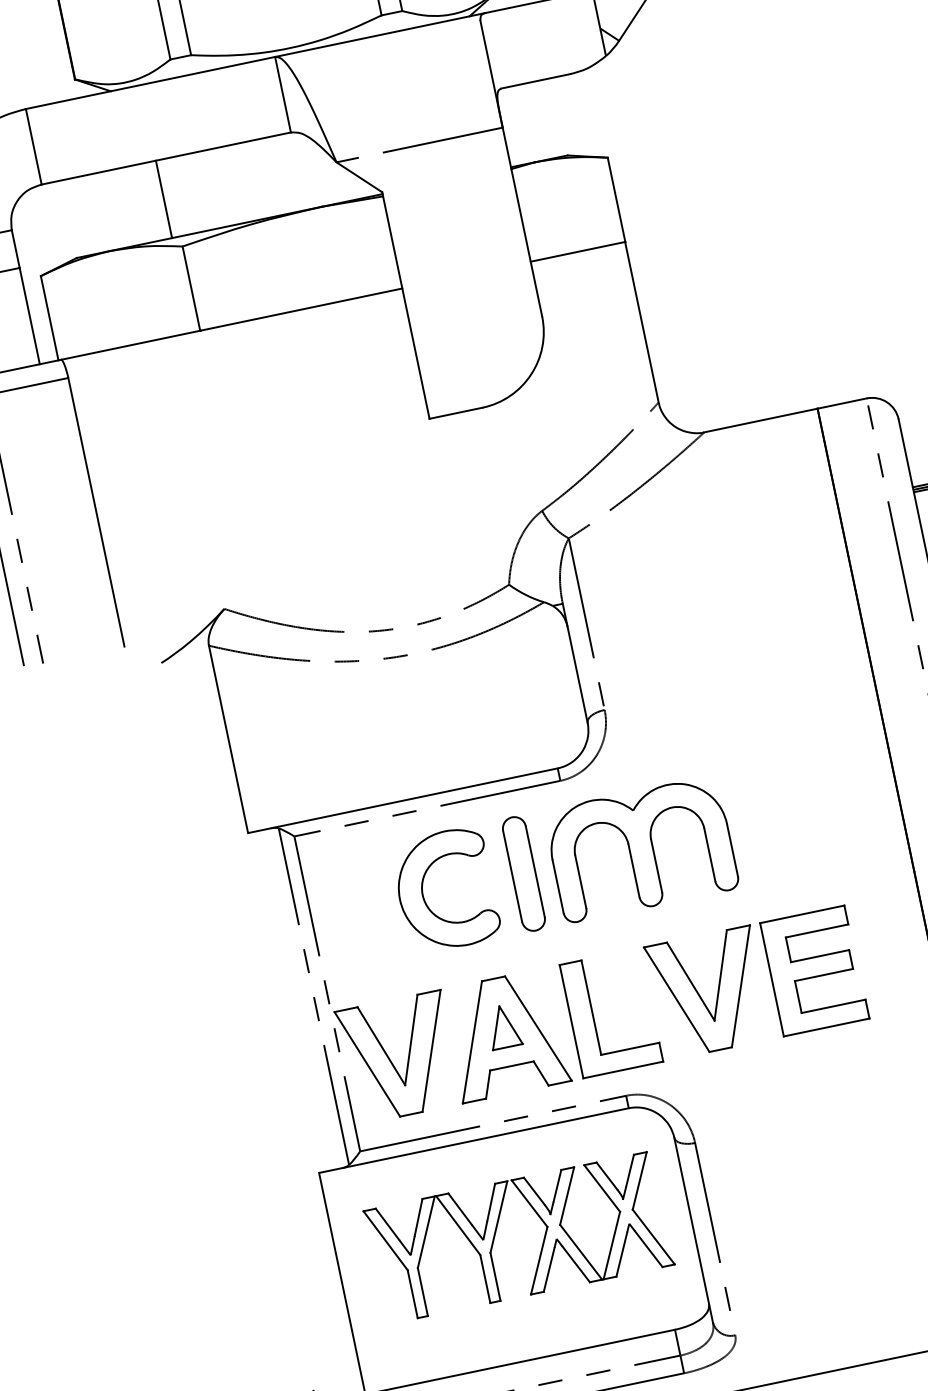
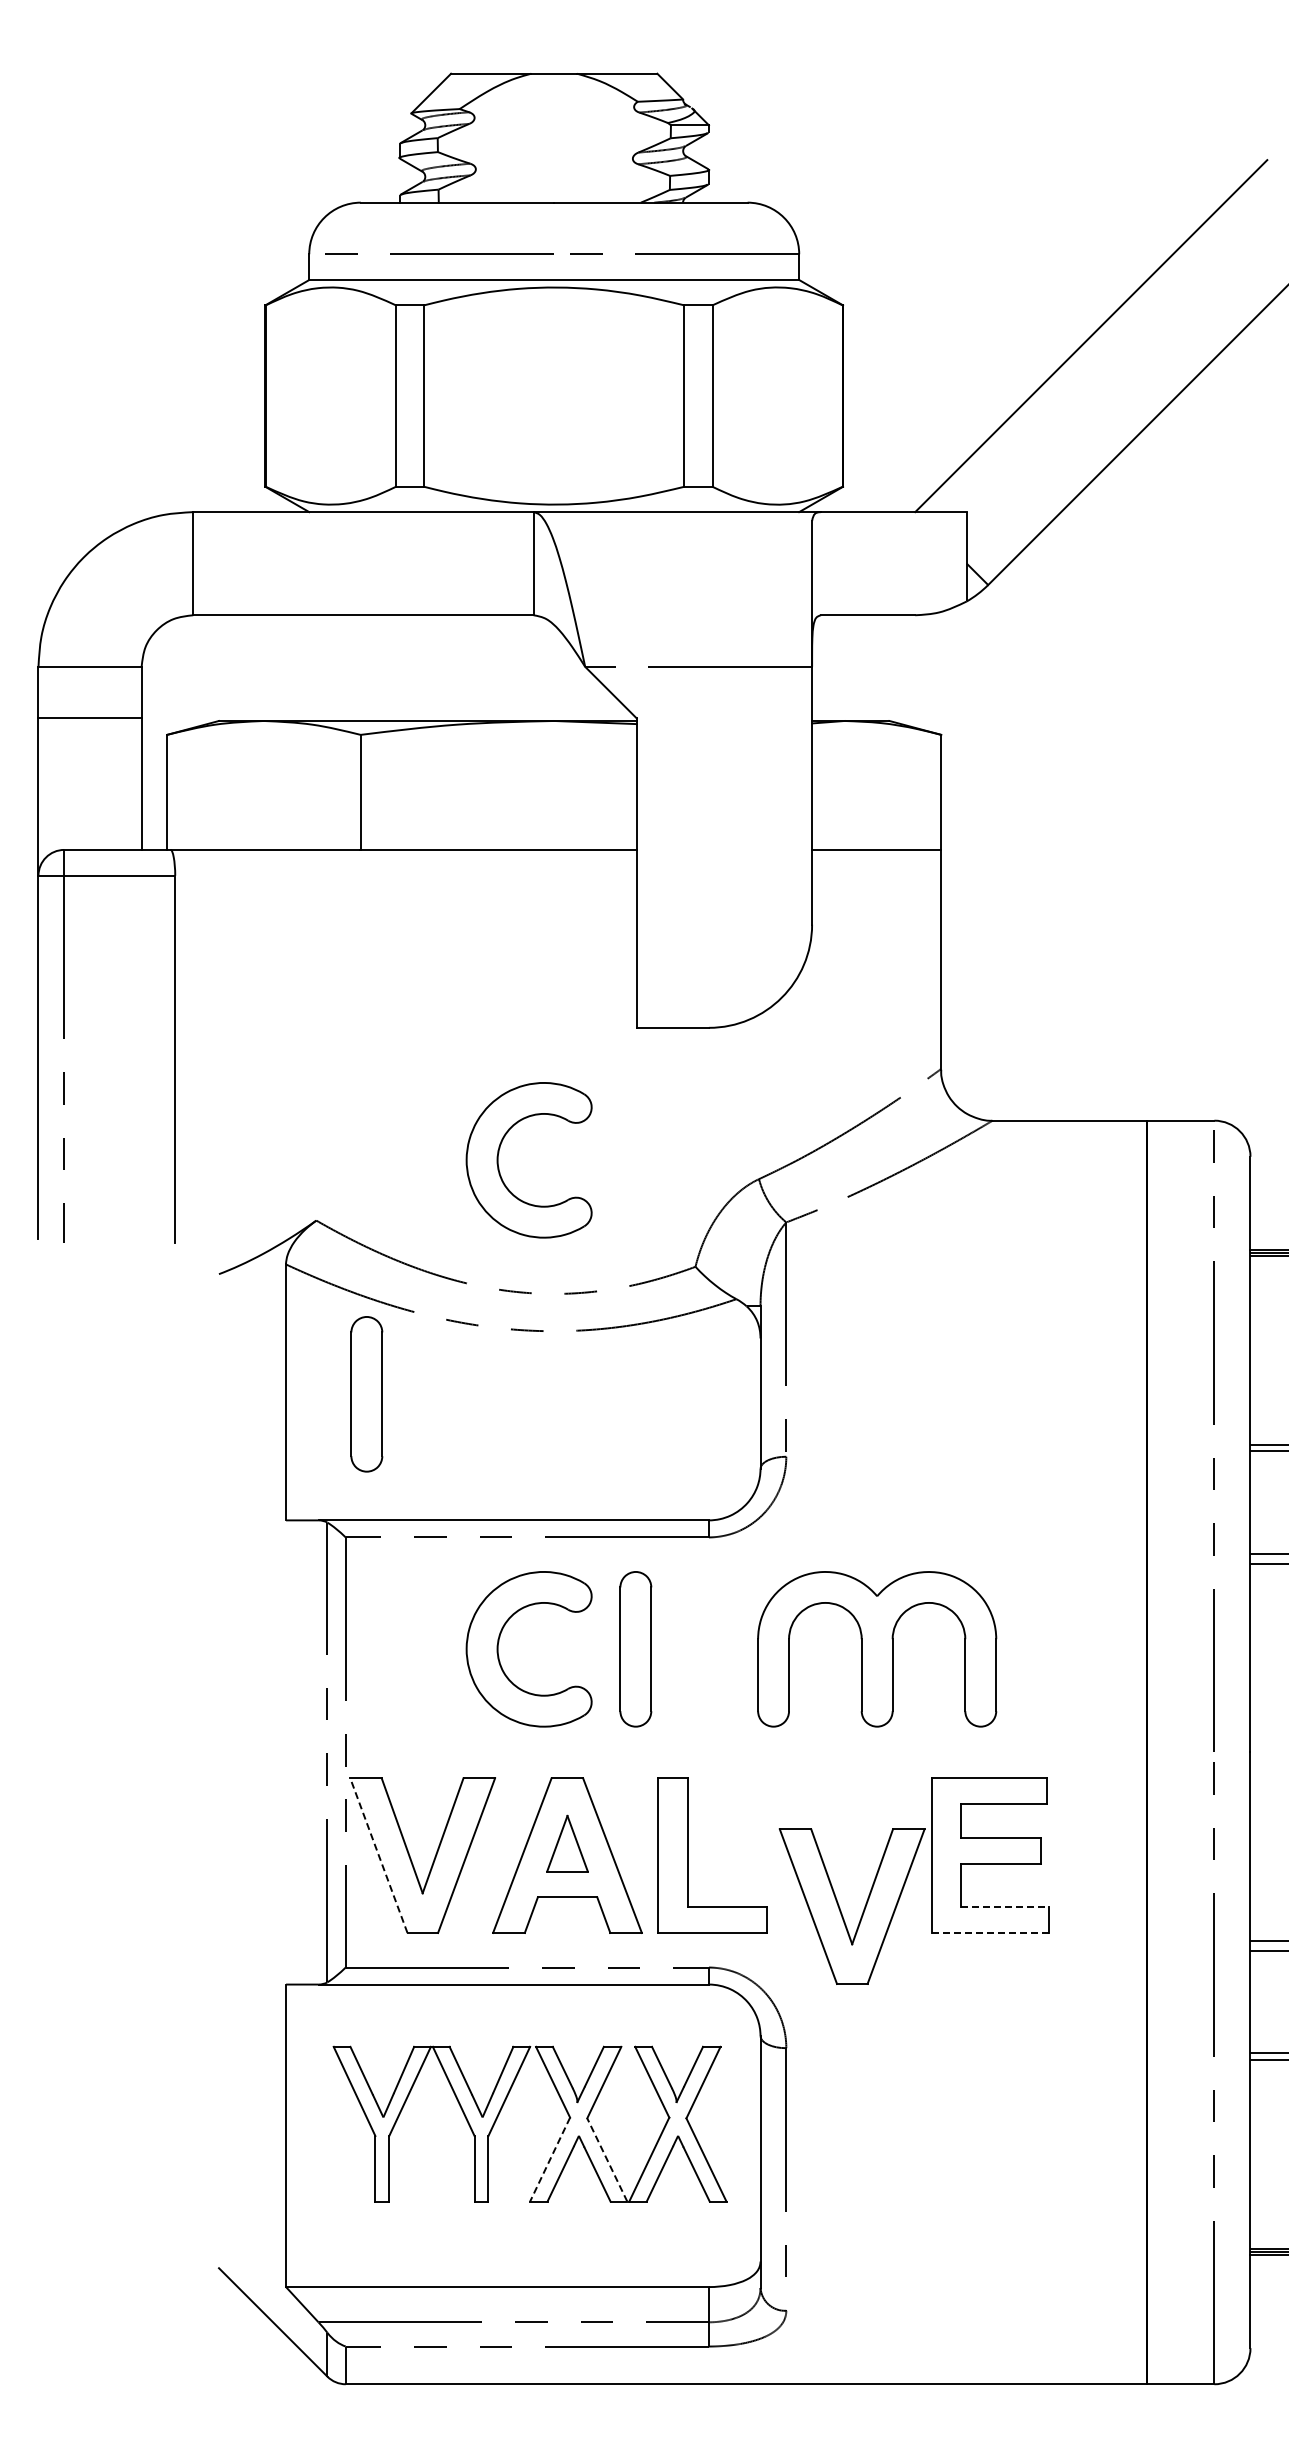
line: (164, 198) -> (349, 667), removed
part: (348, 531) -> (499, 1153), added
part: (287, 728) -> (366, 1394), added
part: (641, 849) -> (877, 1649), moved
part: (701, 997) -> (841, 1910), moved
line: (833, 1006) -> (1004, 1907), solid -> dashed
line: (826, 1027) -> (990, 1932), solid -> dashed
line: (367, 1064) -> (378, 1855), solid -> dashed
line: (581, 1251) -> (607, 2159), solid -> dashed
line: (538, 1261) -> (549, 2160), solid -> dashed

